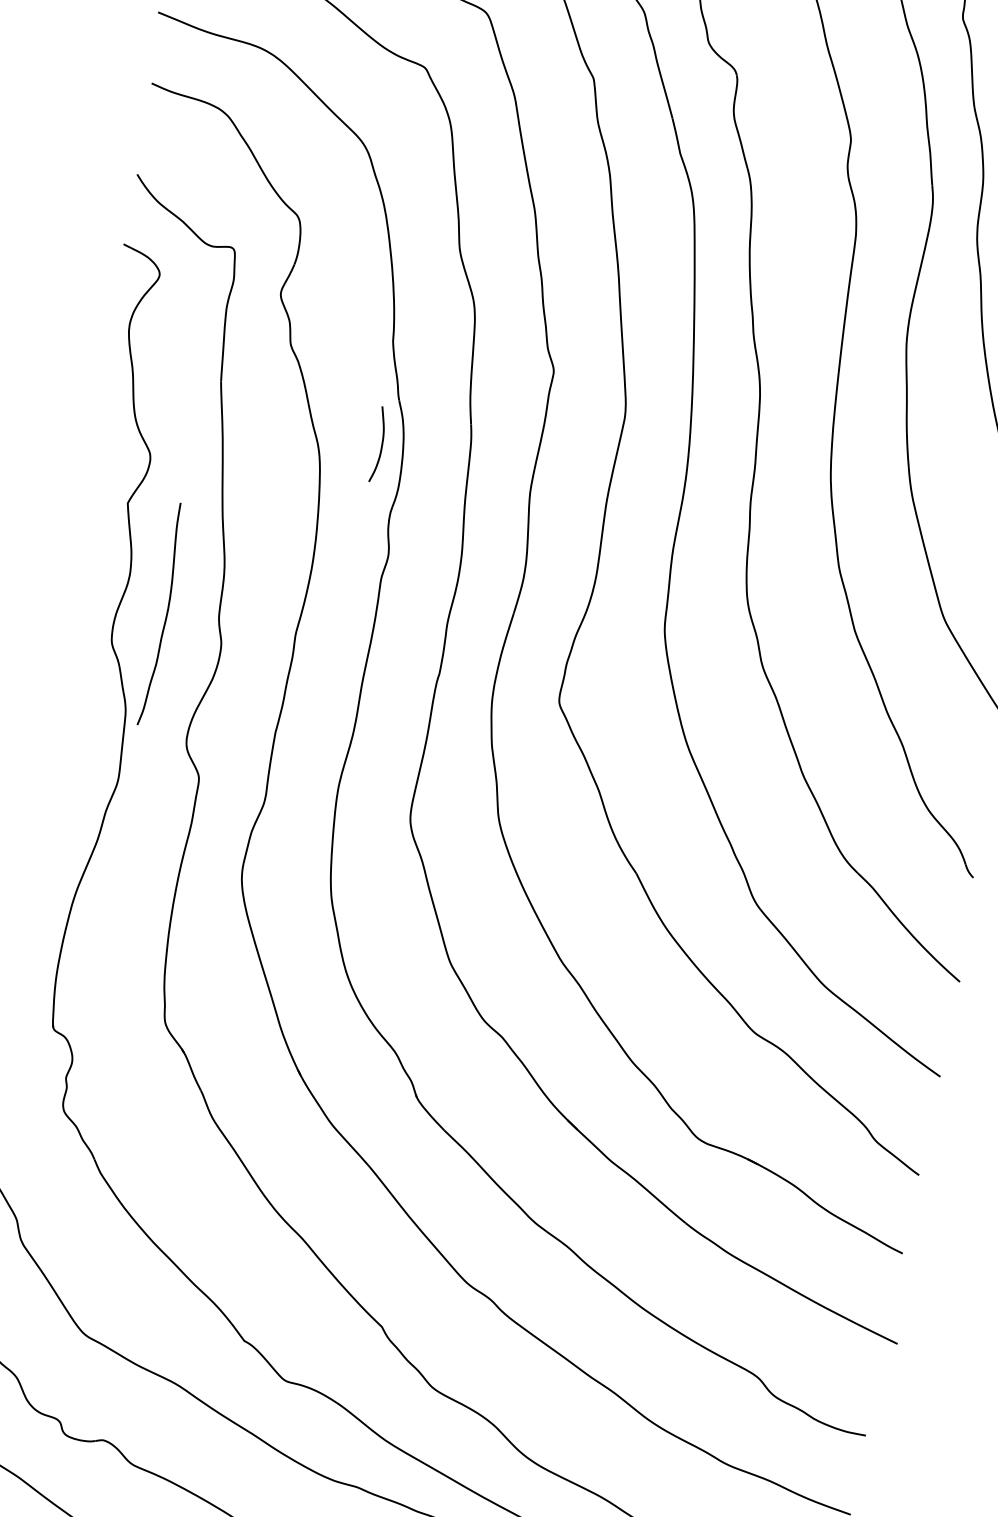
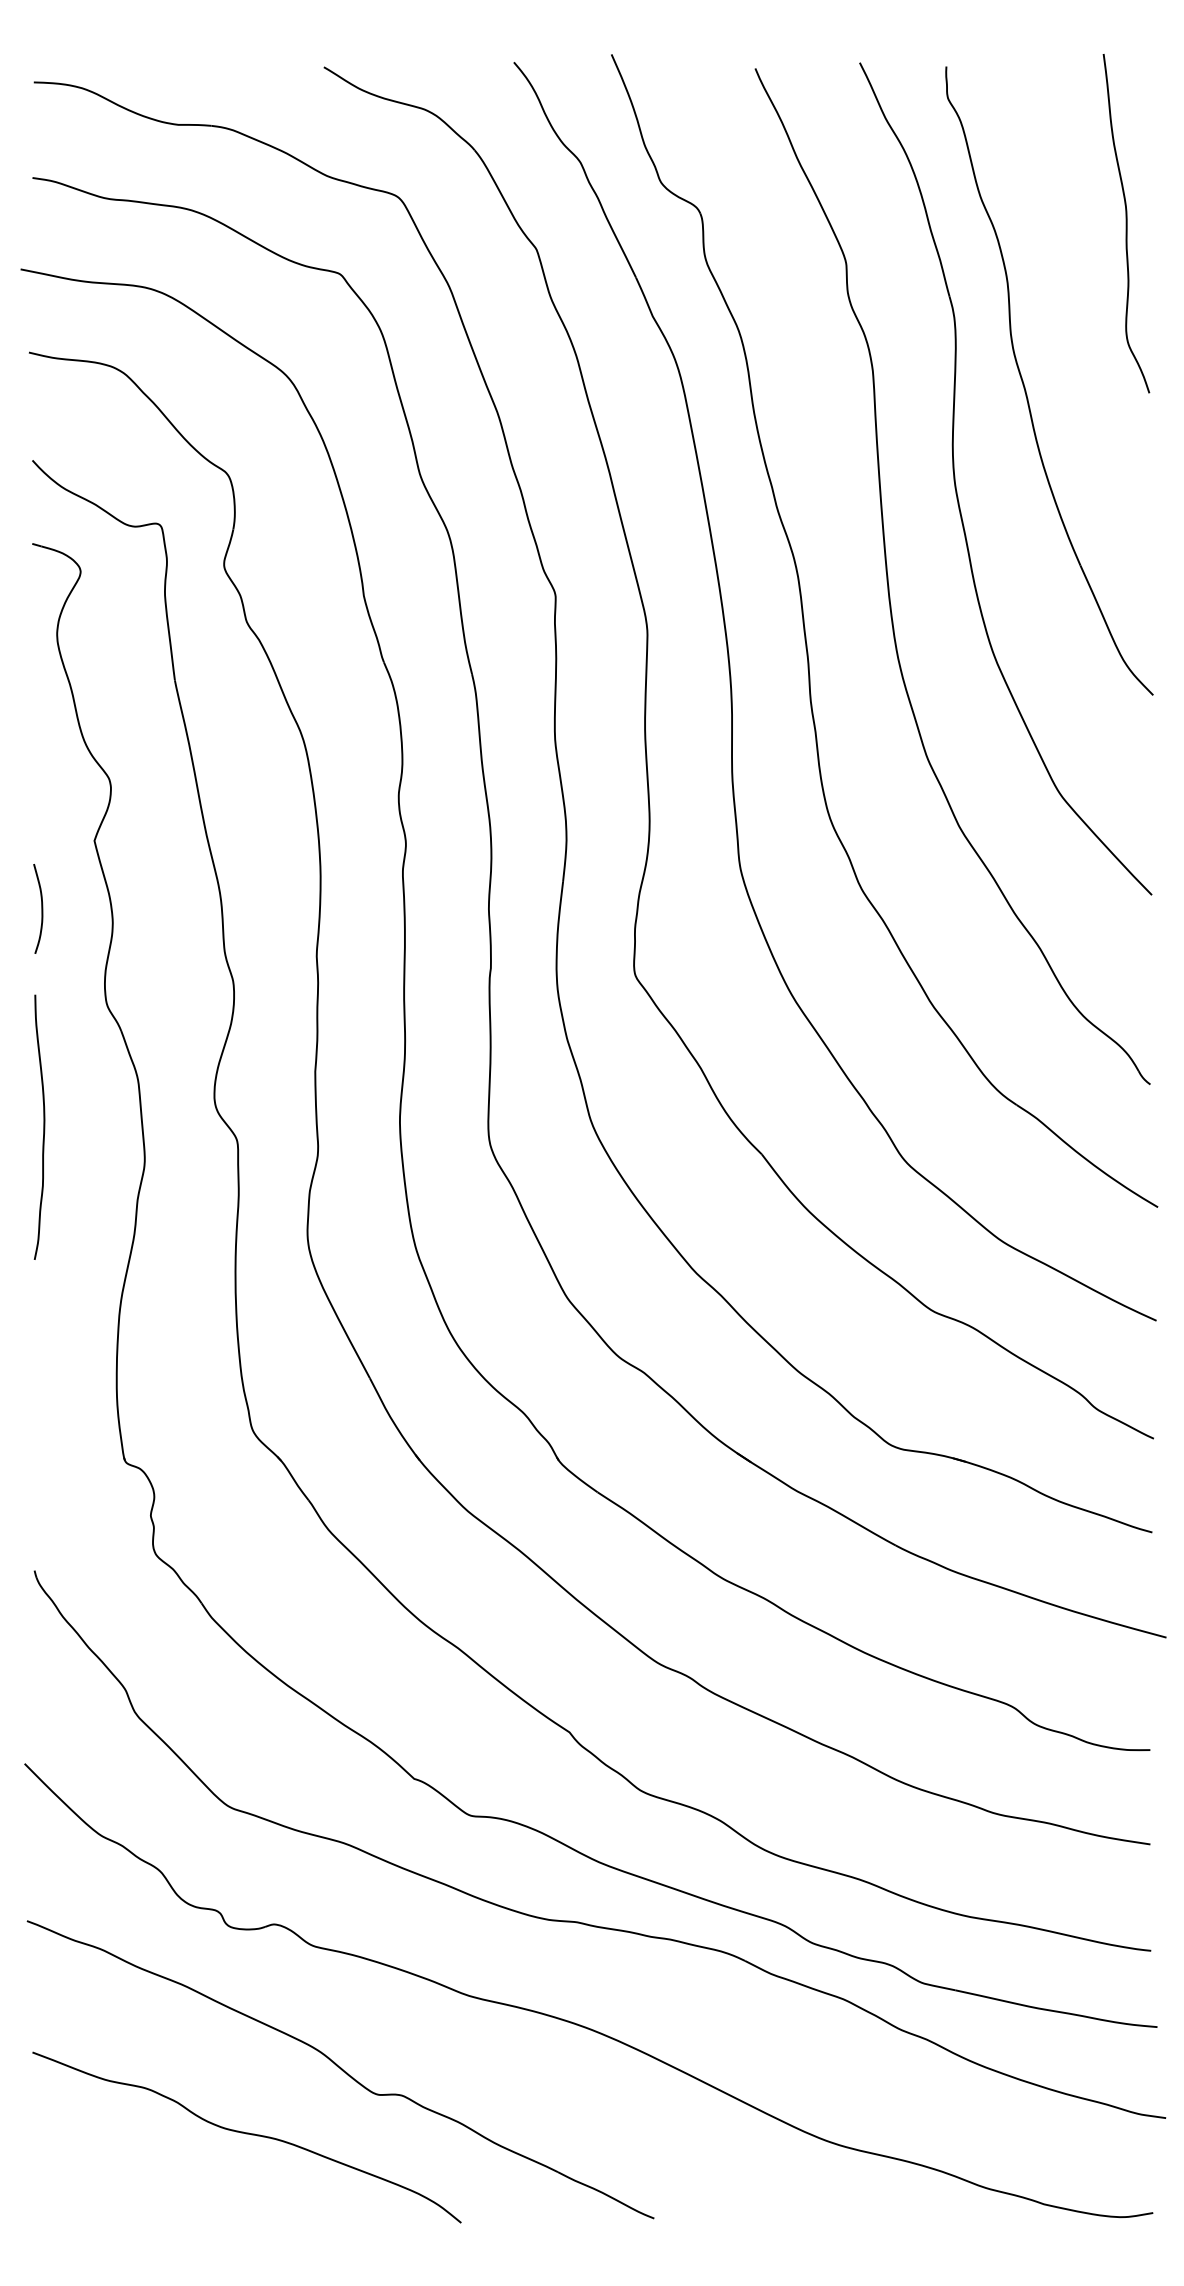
curve: (381, 444) -> (41, 908), moved
curve: (166, 614) -> (43, 1126), moved

